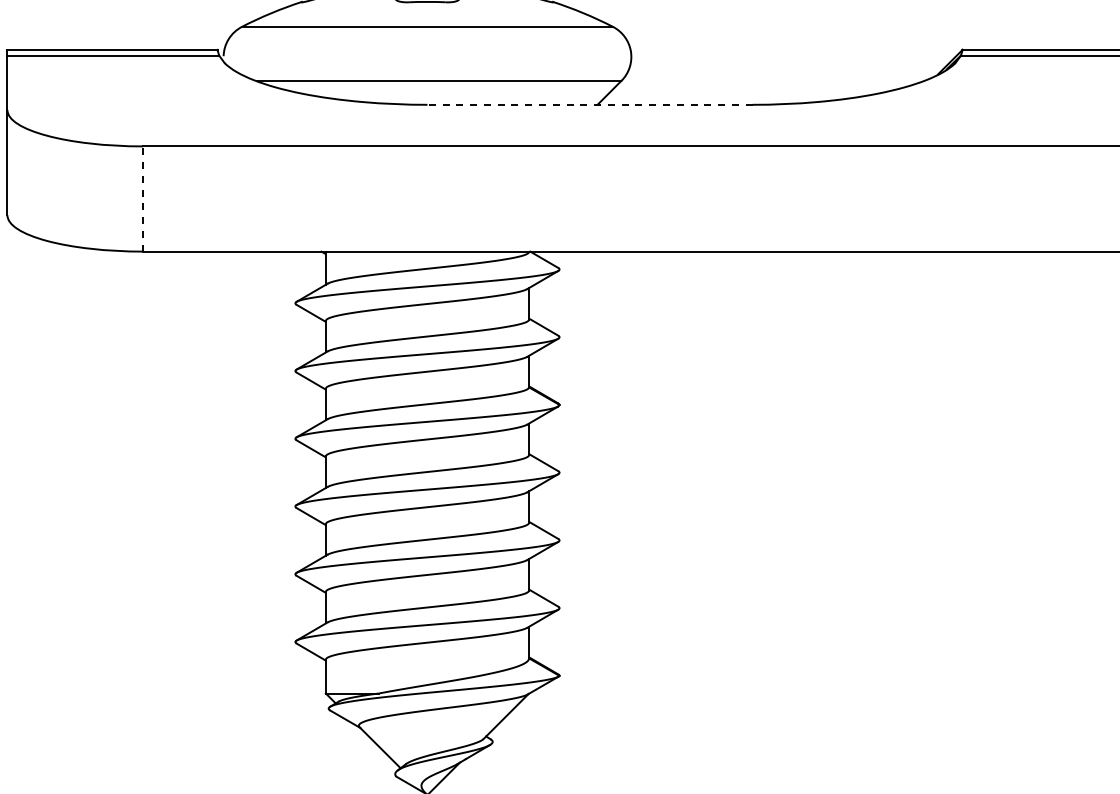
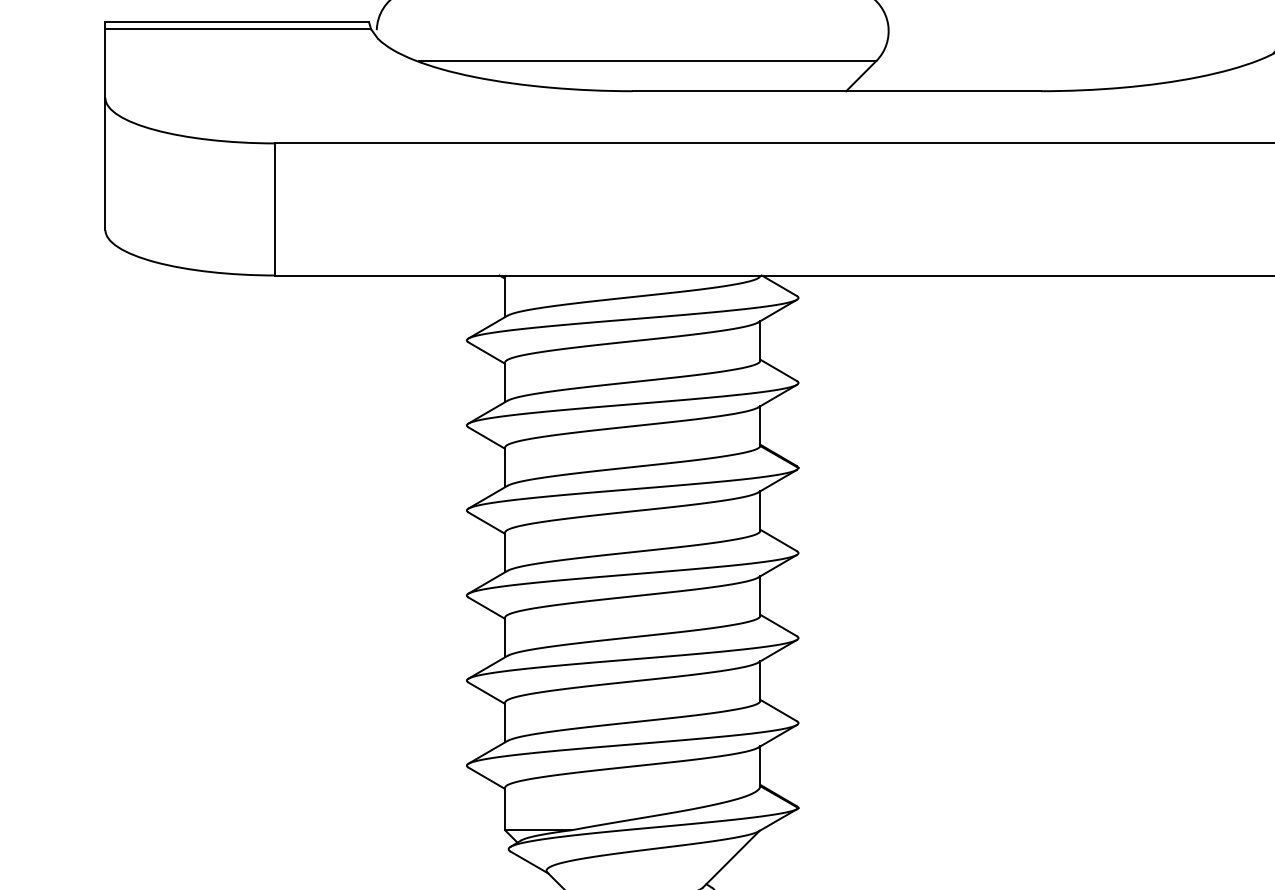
line: (590, 104) -> (837, 90), dashed -> solid
line: (142, 199) -> (274, 210), dashed -> solid

